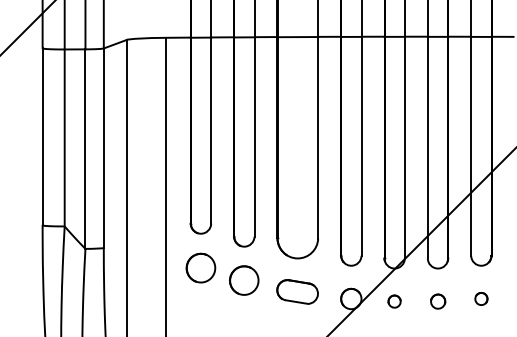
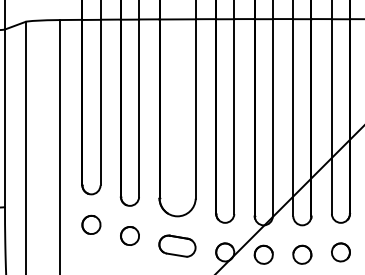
part: (200, 267) -> (91, 224), size x0.71
part: (244, 280) -> (130, 235), size x0.71
part: (481, 298) -> (341, 251), size x1.67
part: (394, 301) -> (263, 254), size x1.67
part: (438, 301) -> (302, 254), size x1.43

